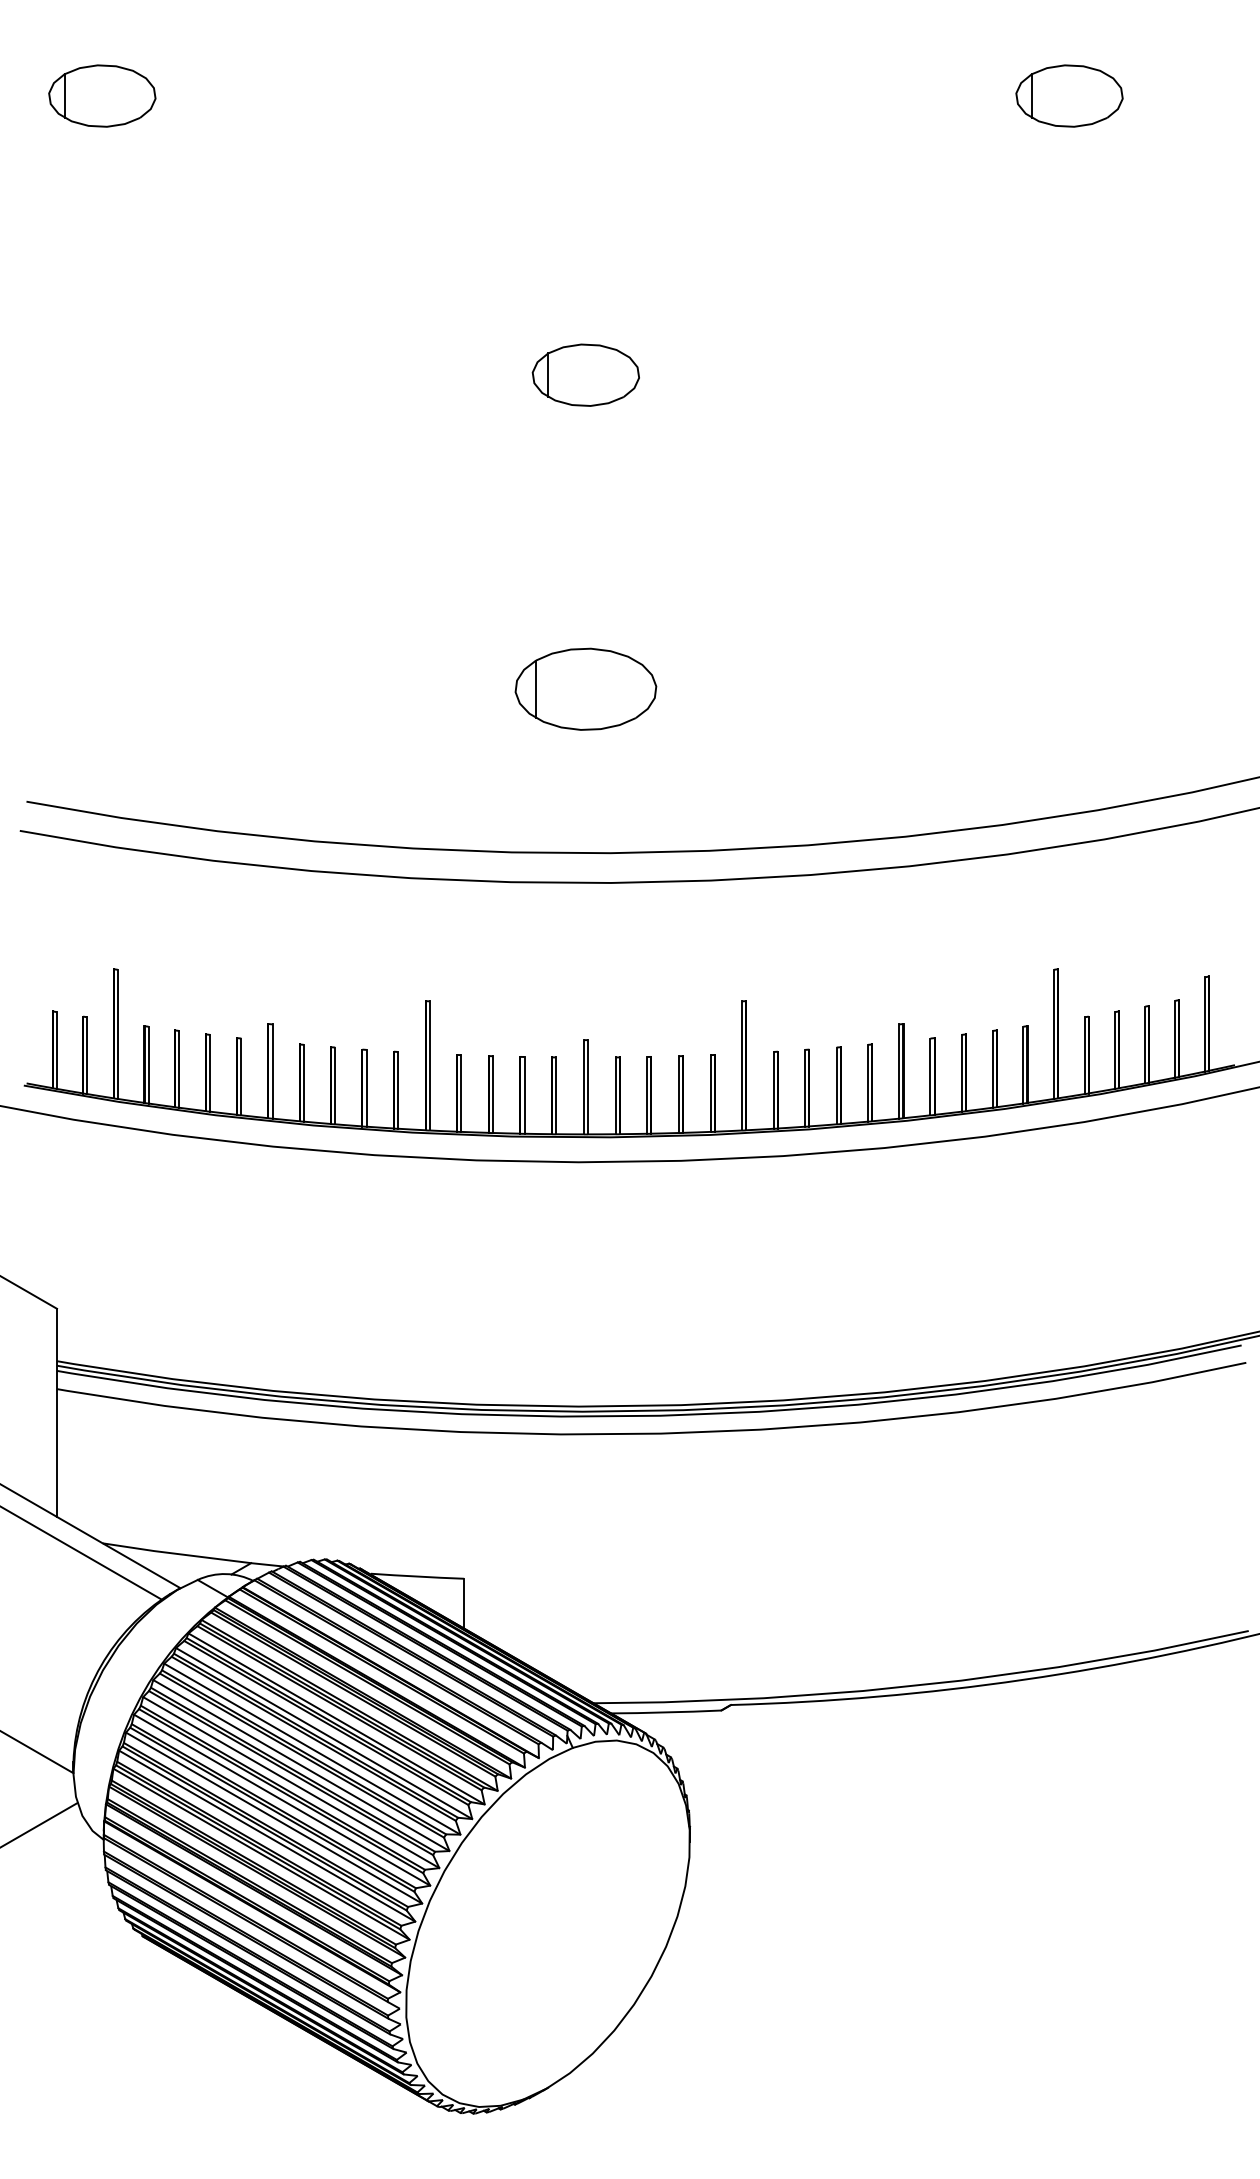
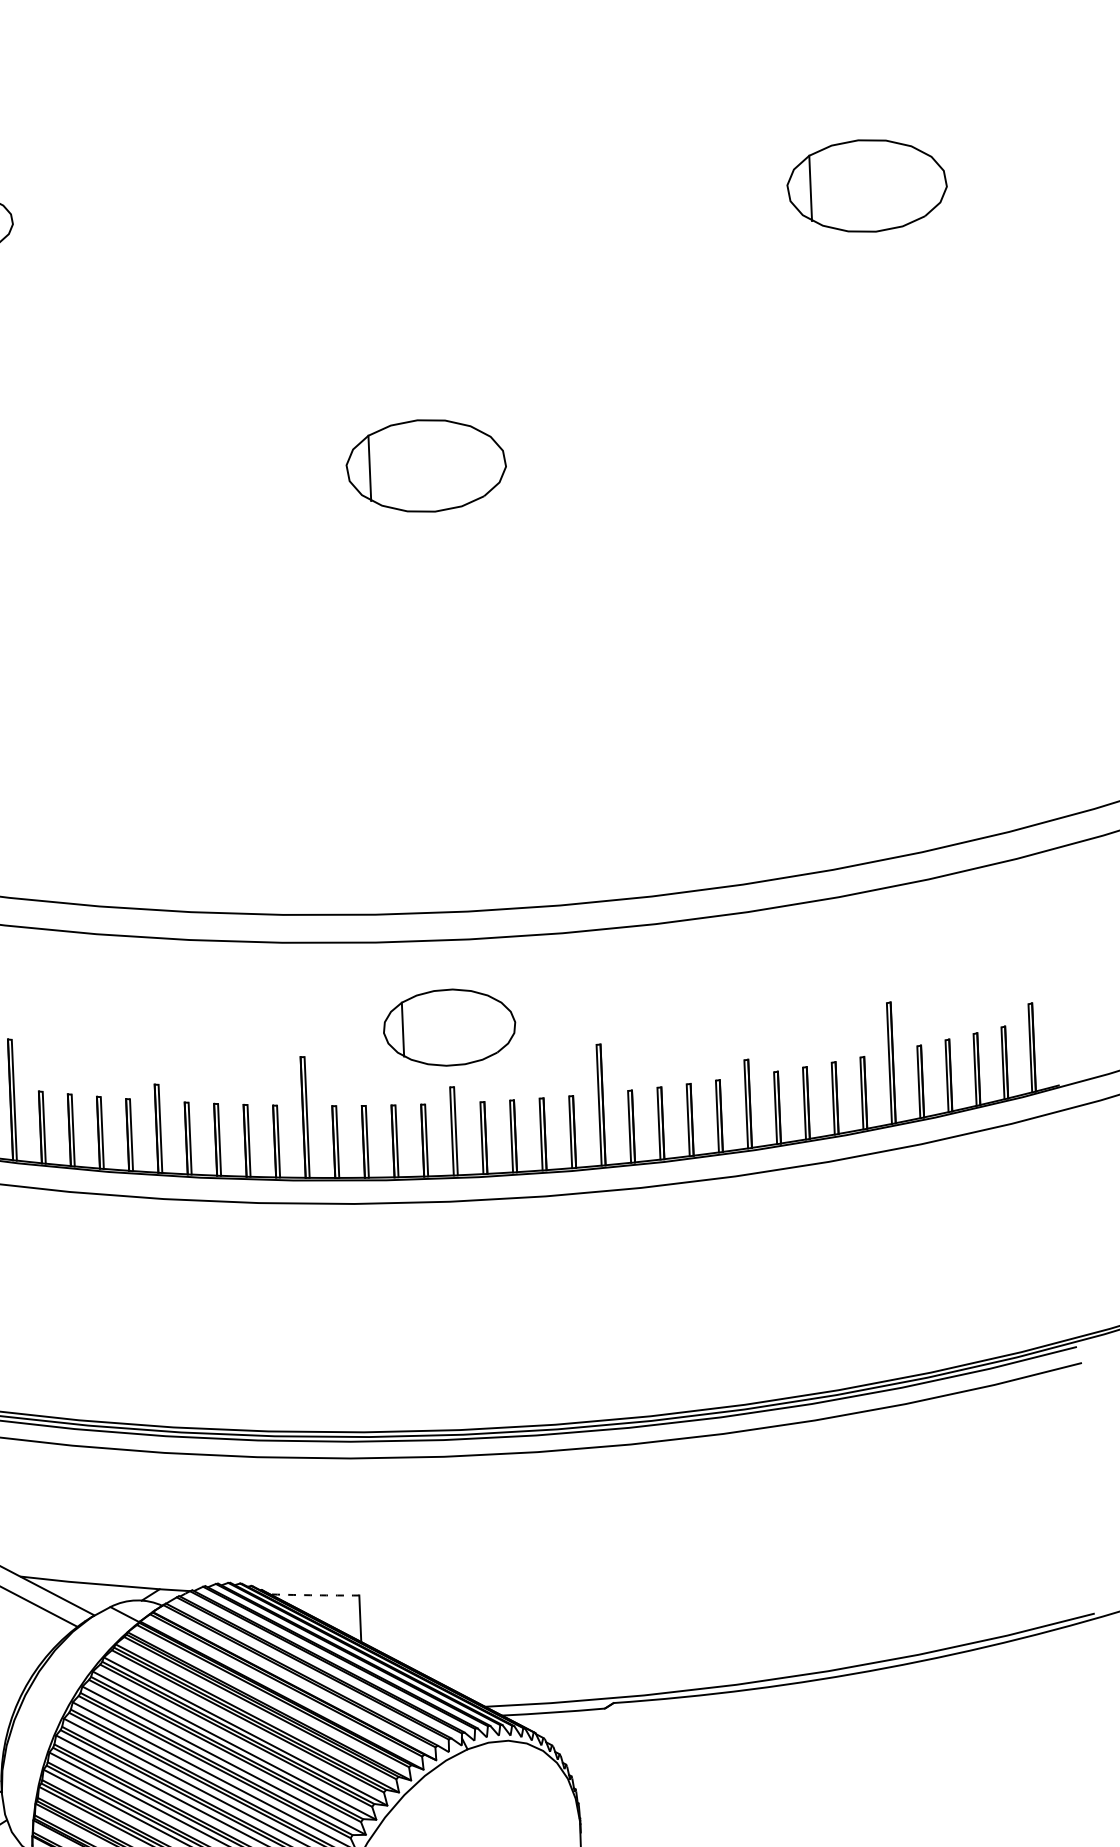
part: (1069, 95) -> (867, 185), size x1.6
part: (585, 374) -> (425, 465), size x1.6
part: (585, 688) -> (449, 1026), moved
arc: (417, 1576) -> (315, 1595), solid -> dashed

